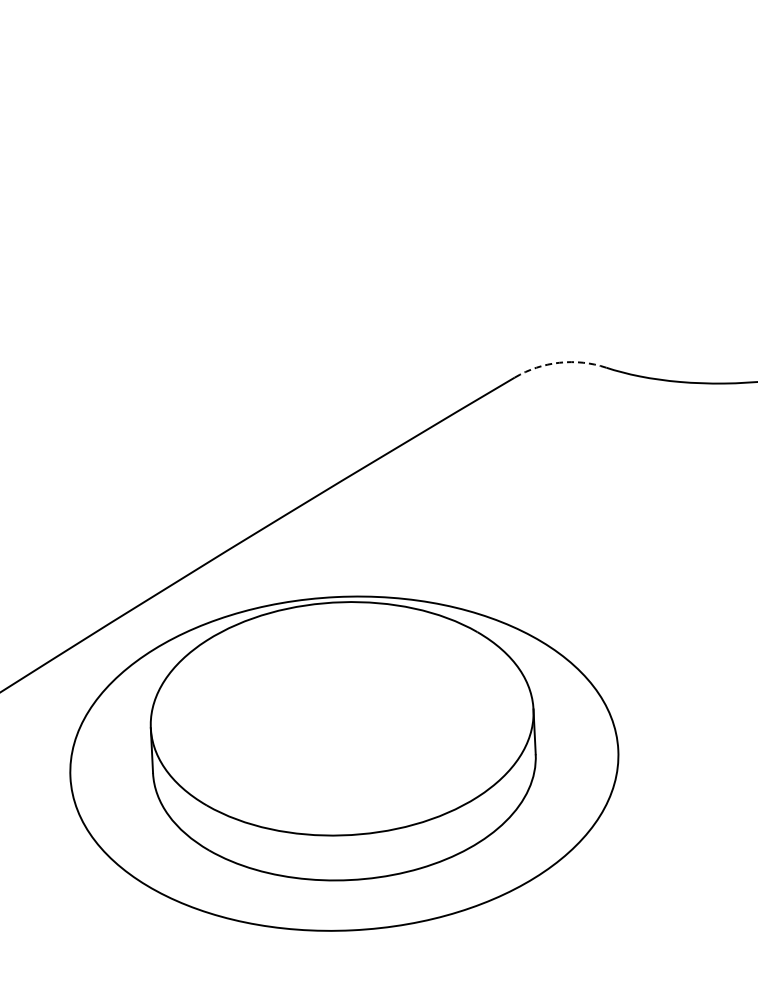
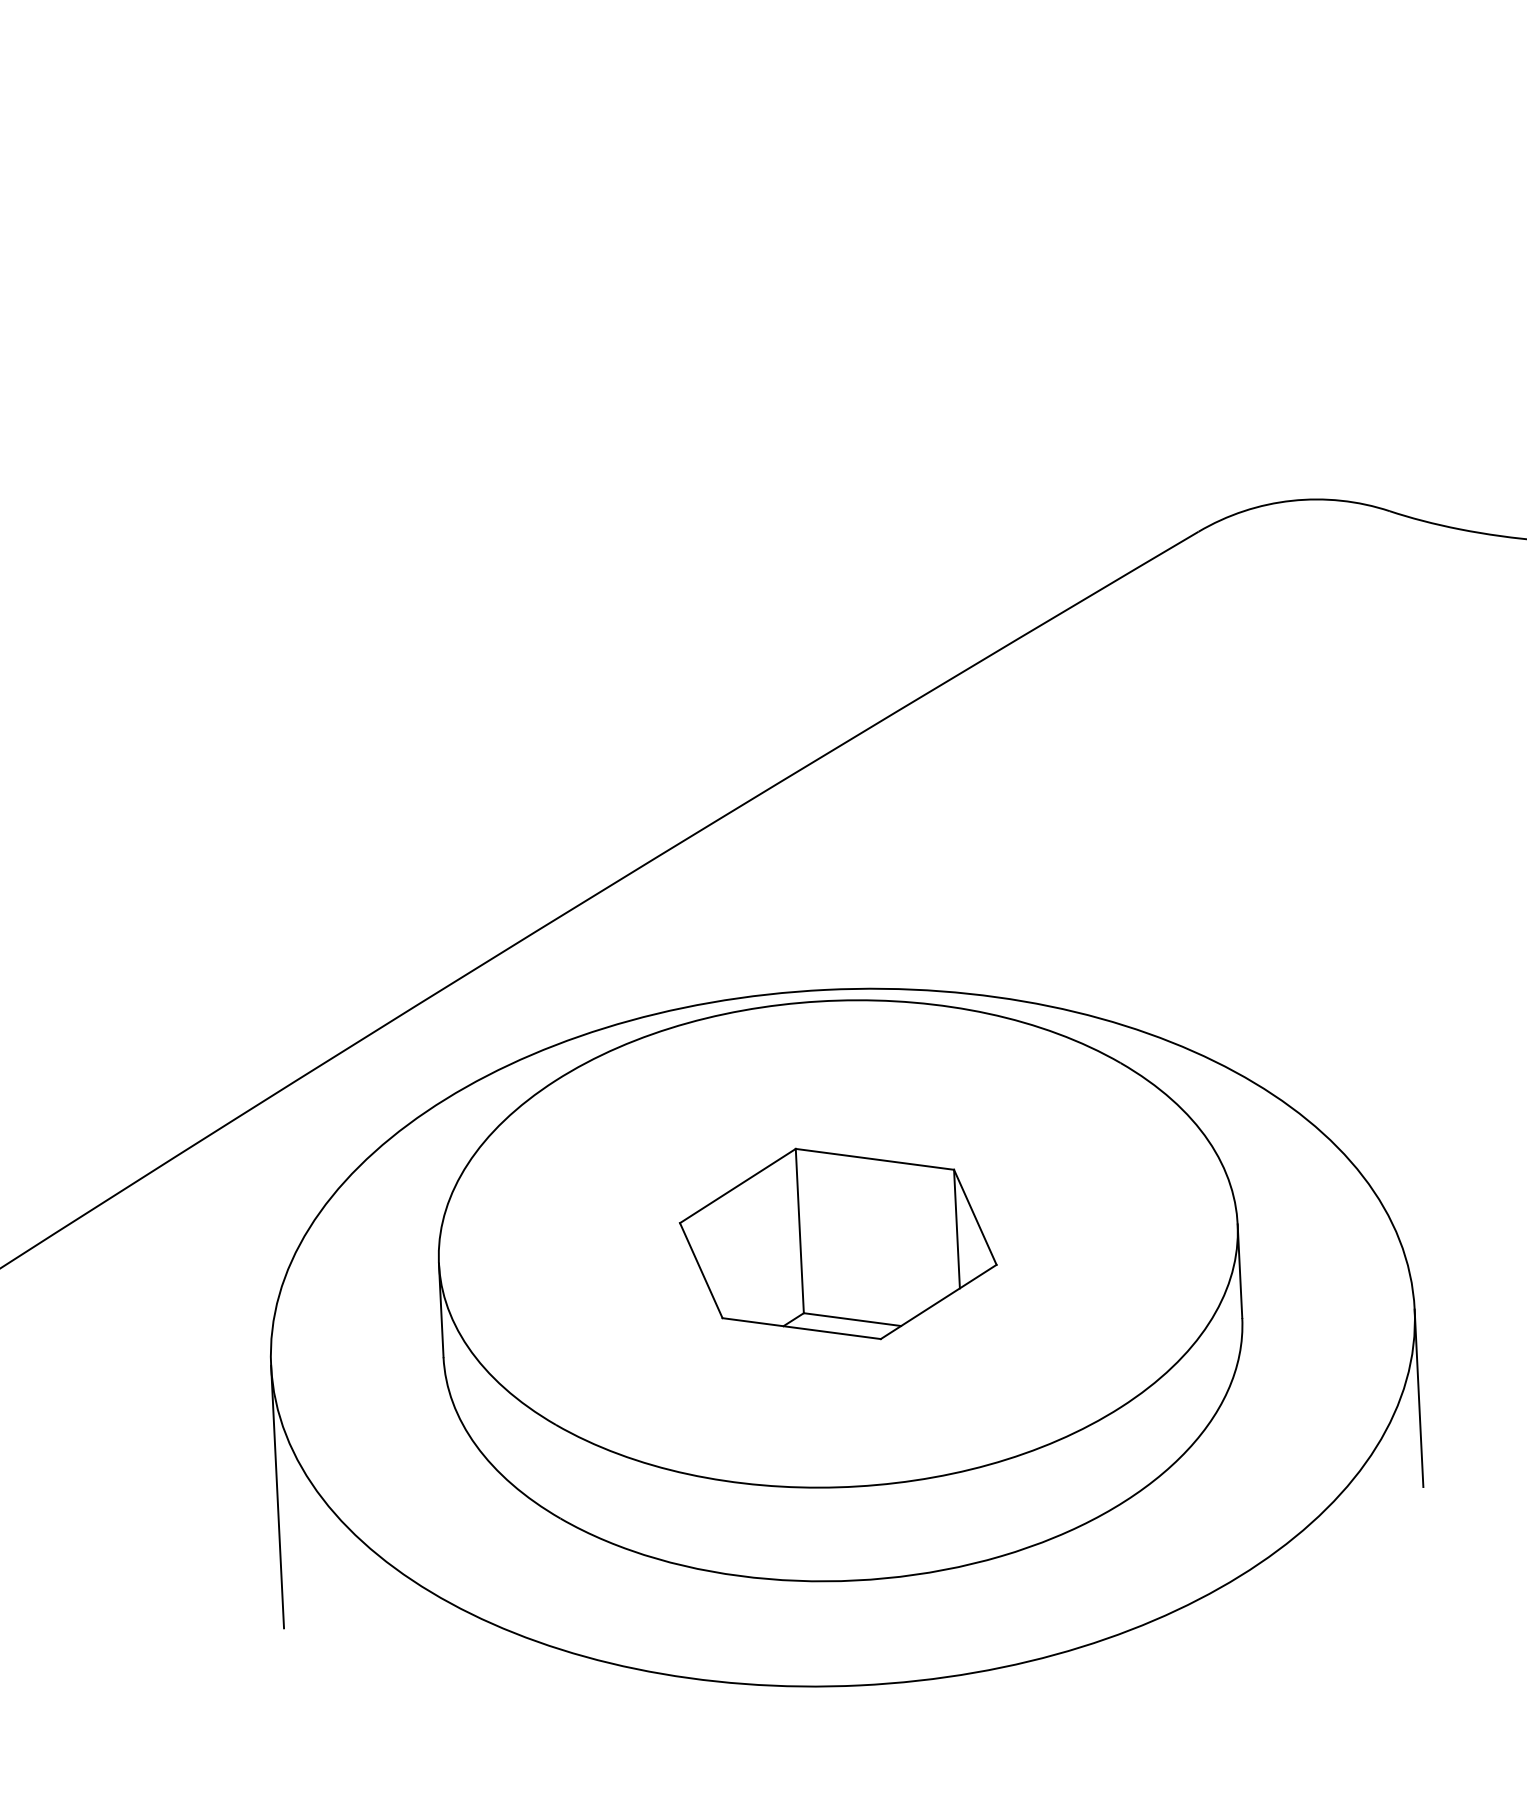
arc: (559, 362) -> (1291, 500), dashed -> solid
part: (342, 718) -> (838, 1243), added
line: (620, 792) -> (1419, 1397), added
line: (73, 839) -> (277, 1495), added

